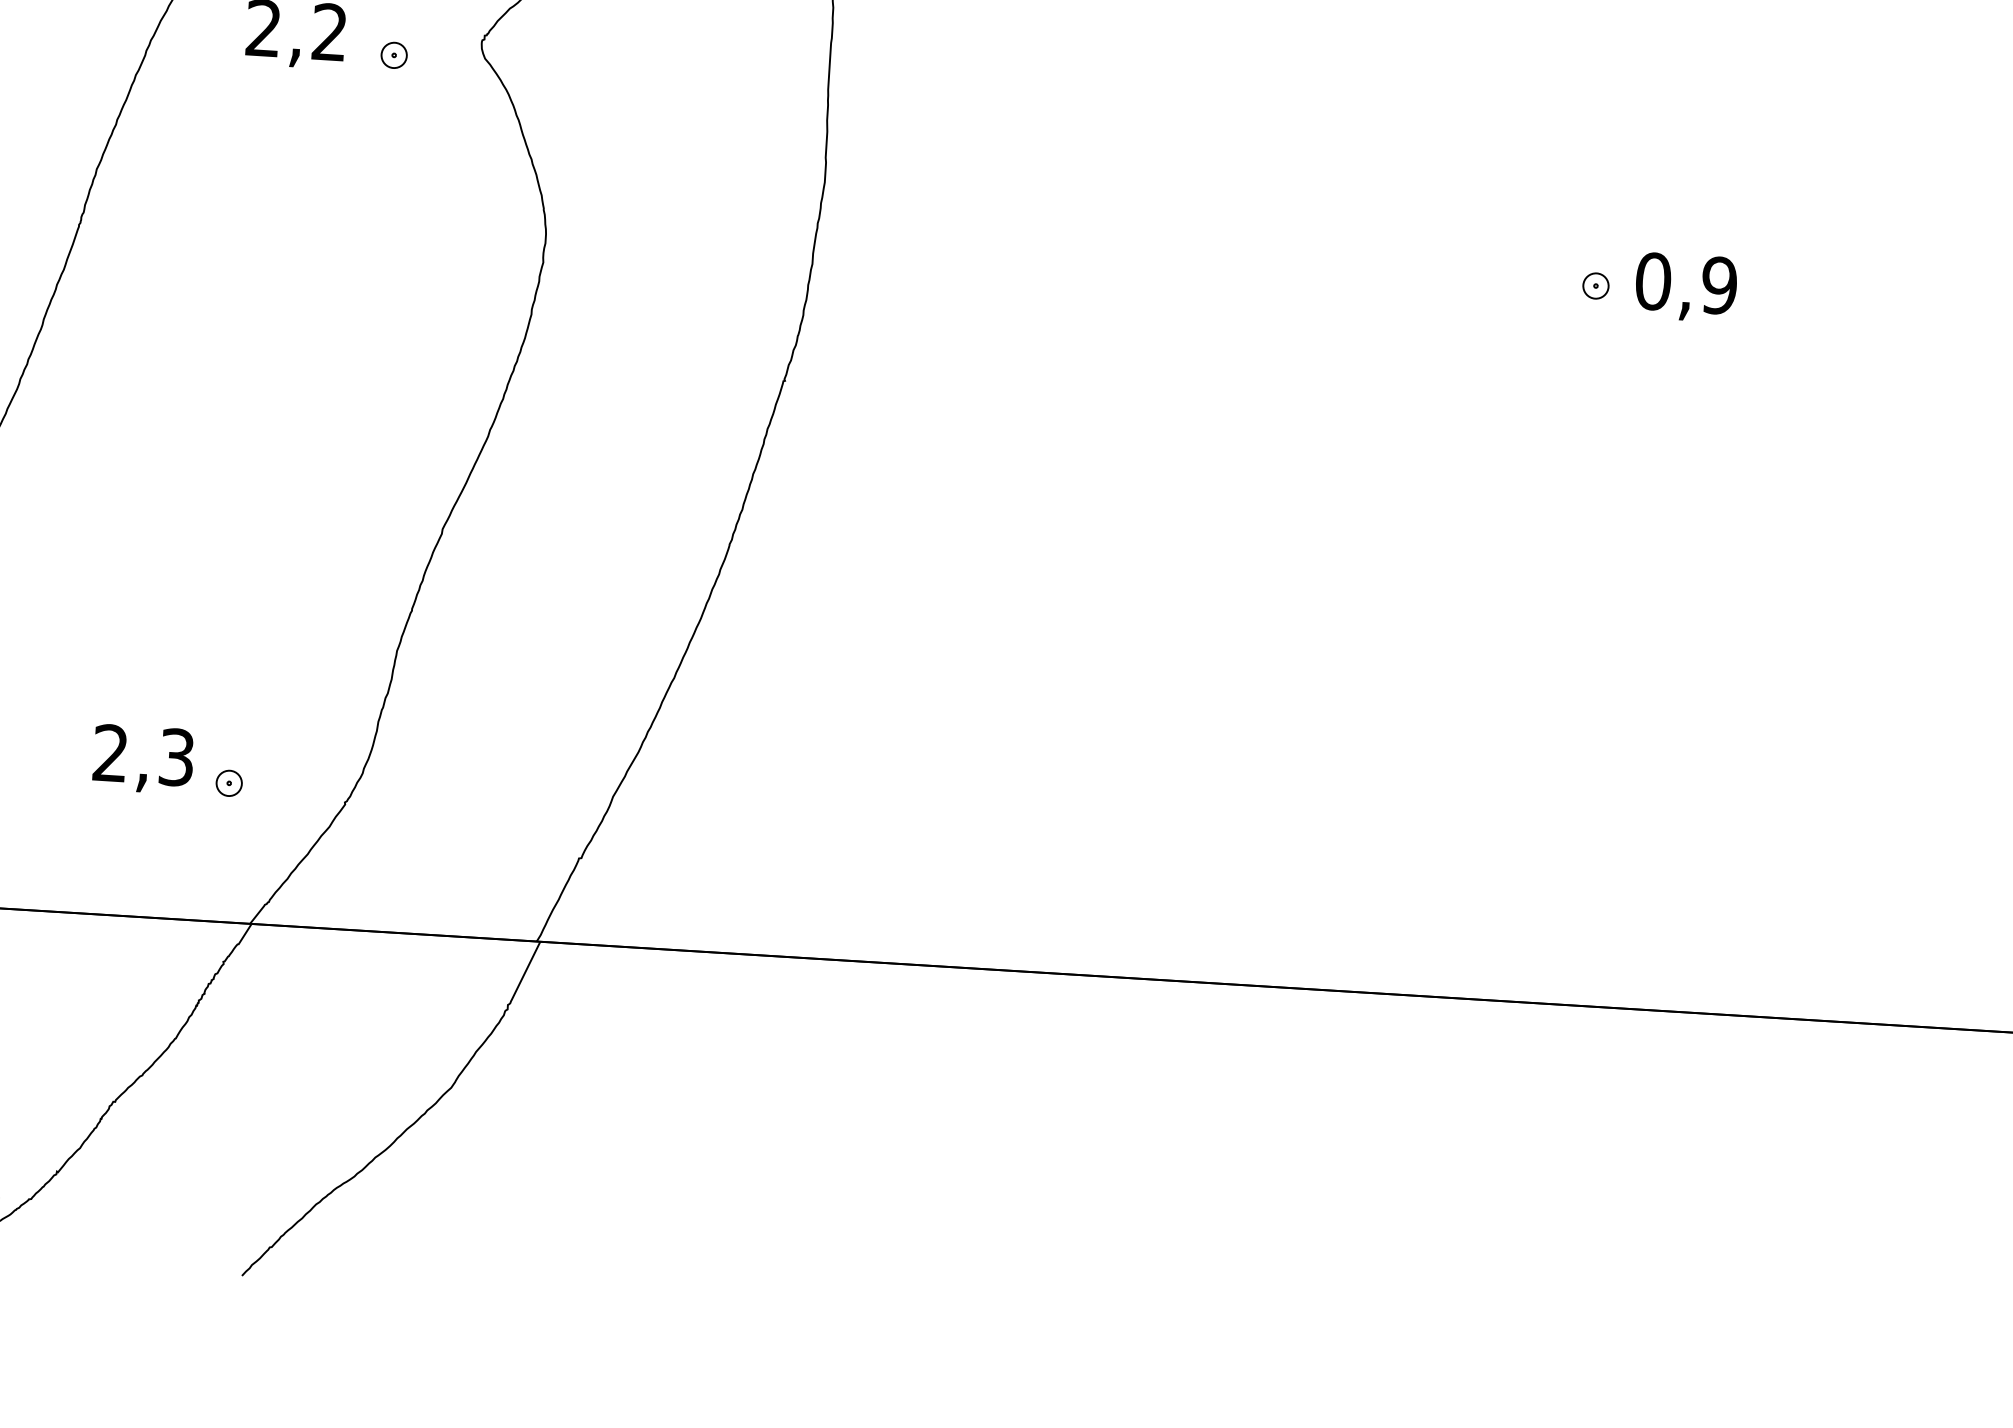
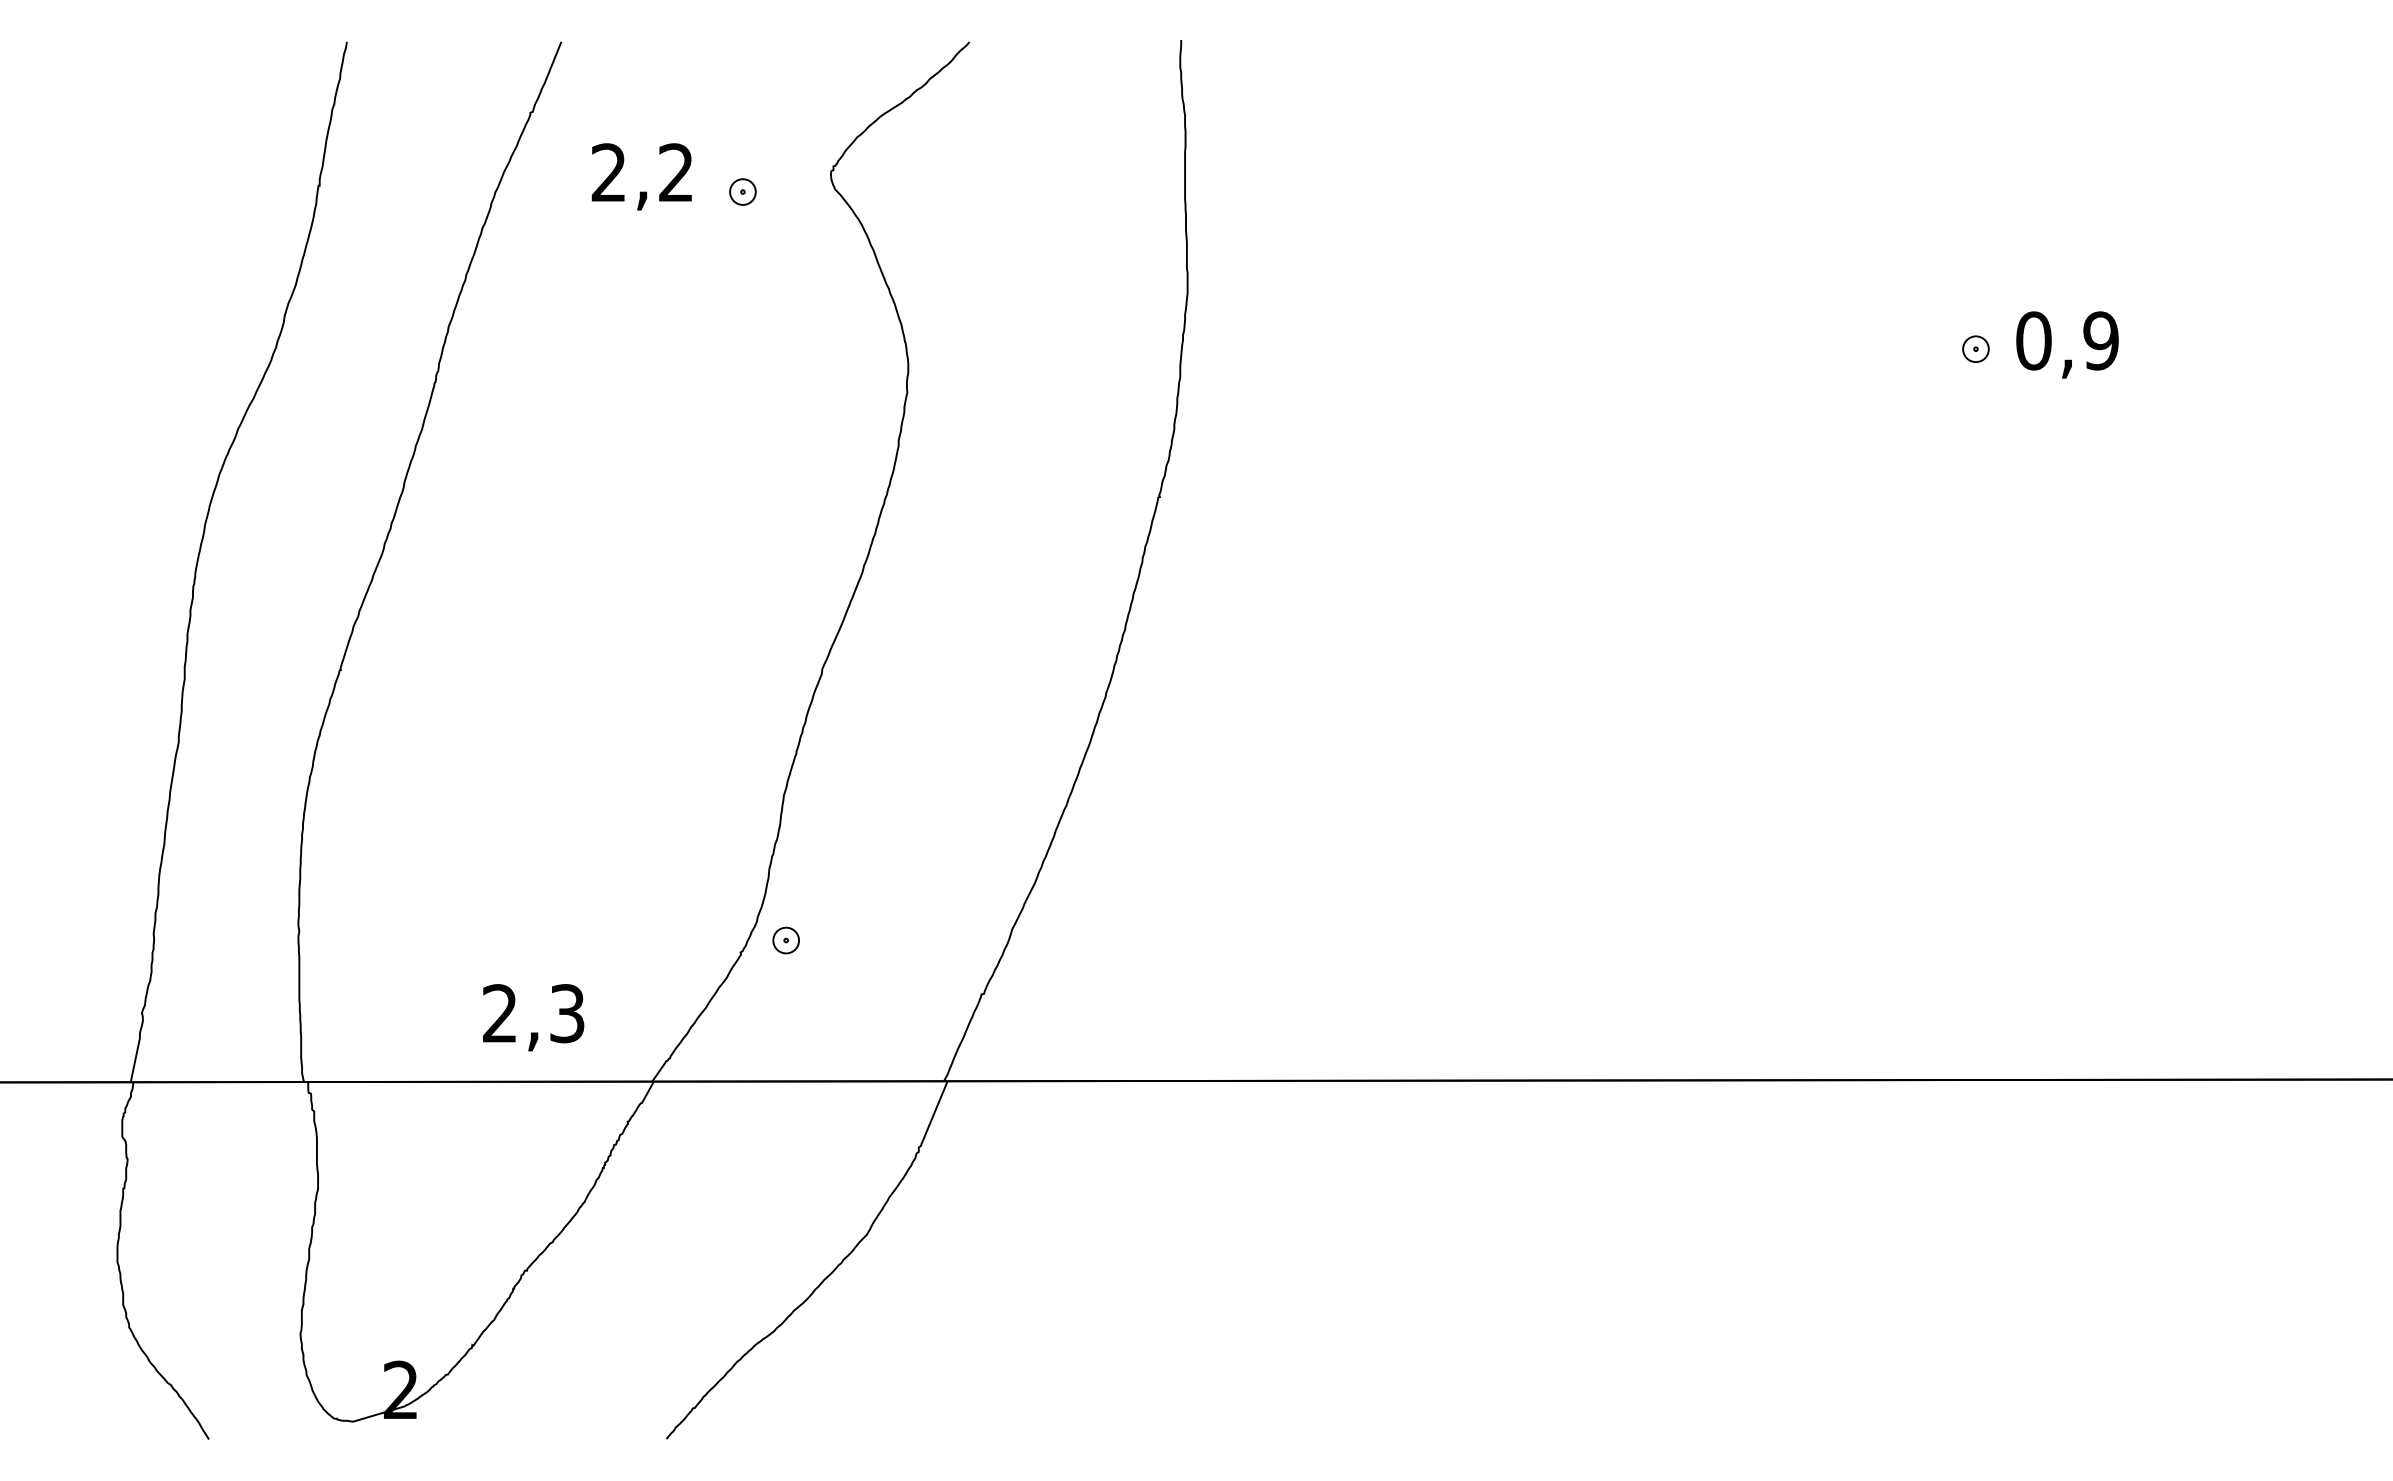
text: (143, 759) -> (533, 1017), moved
part: (228, 783) -> (785, 940), moved

